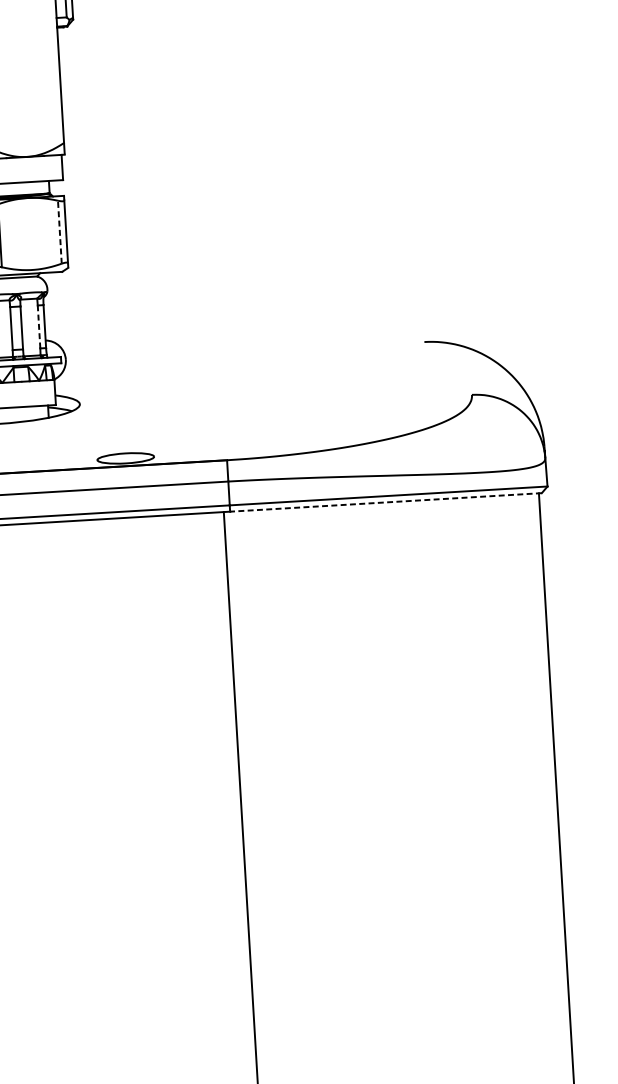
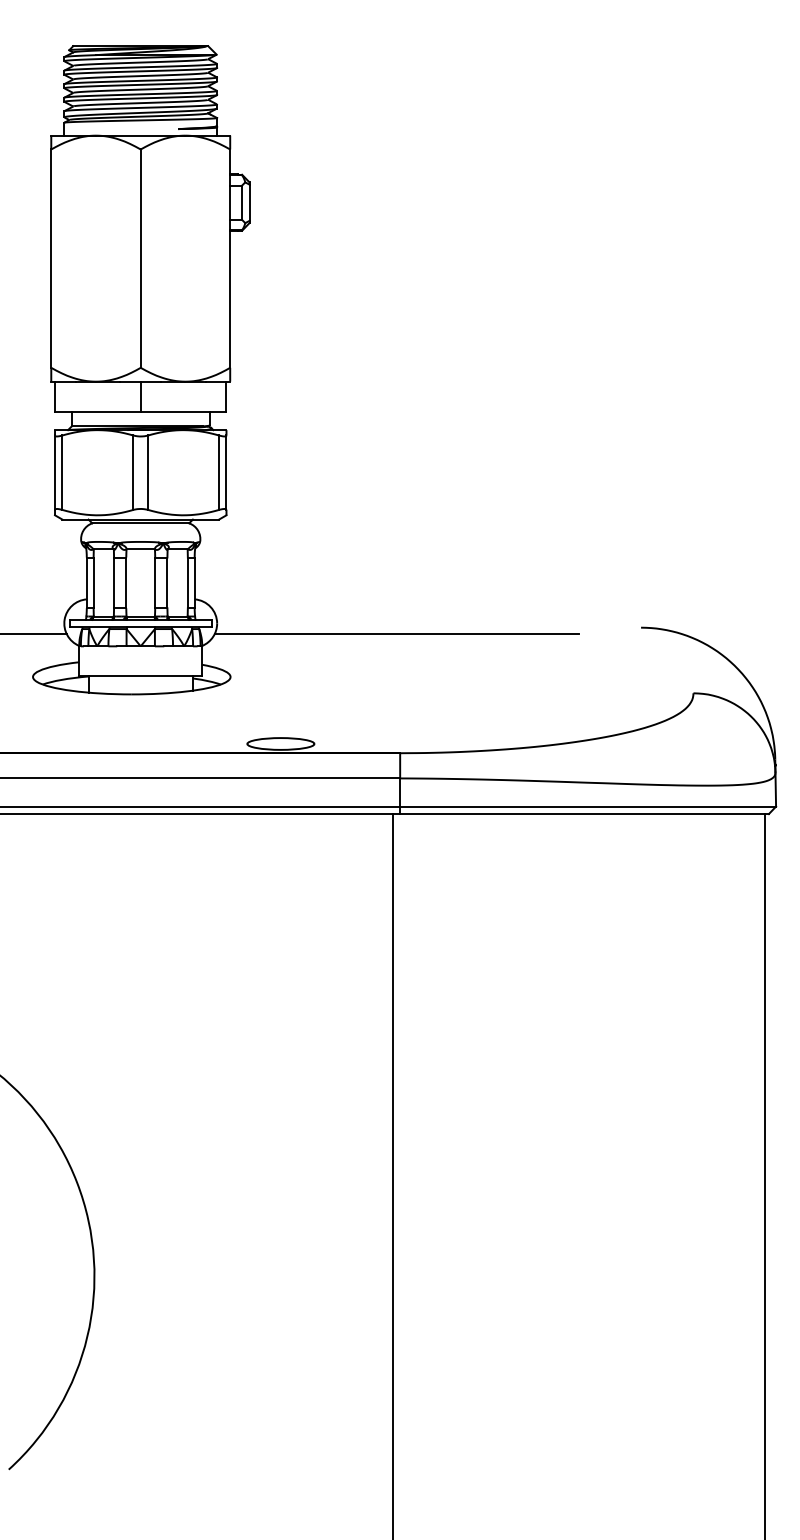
line: (60, 232) -> (219, 472), dashed -> solid
line: (38, 326) -> (187, 582), dashed -> solid
line: (217, 359) -> (396, 633), added
line: (385, 502) -> (584, 814), dashed -> solid

